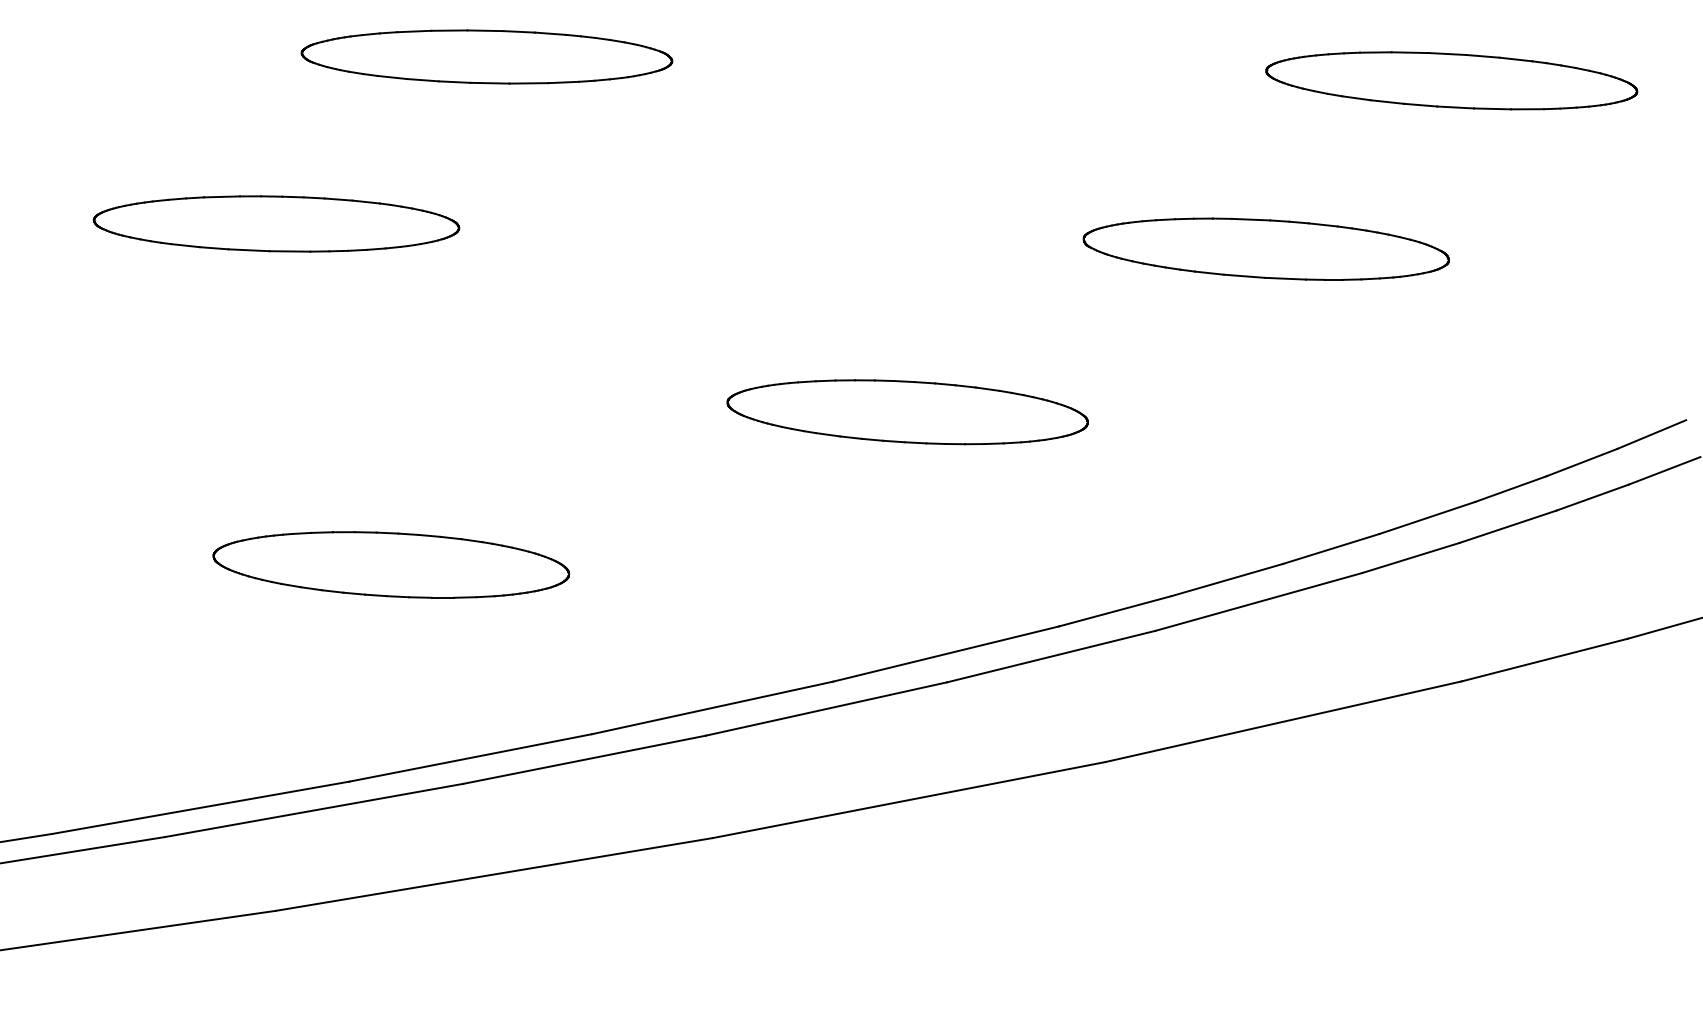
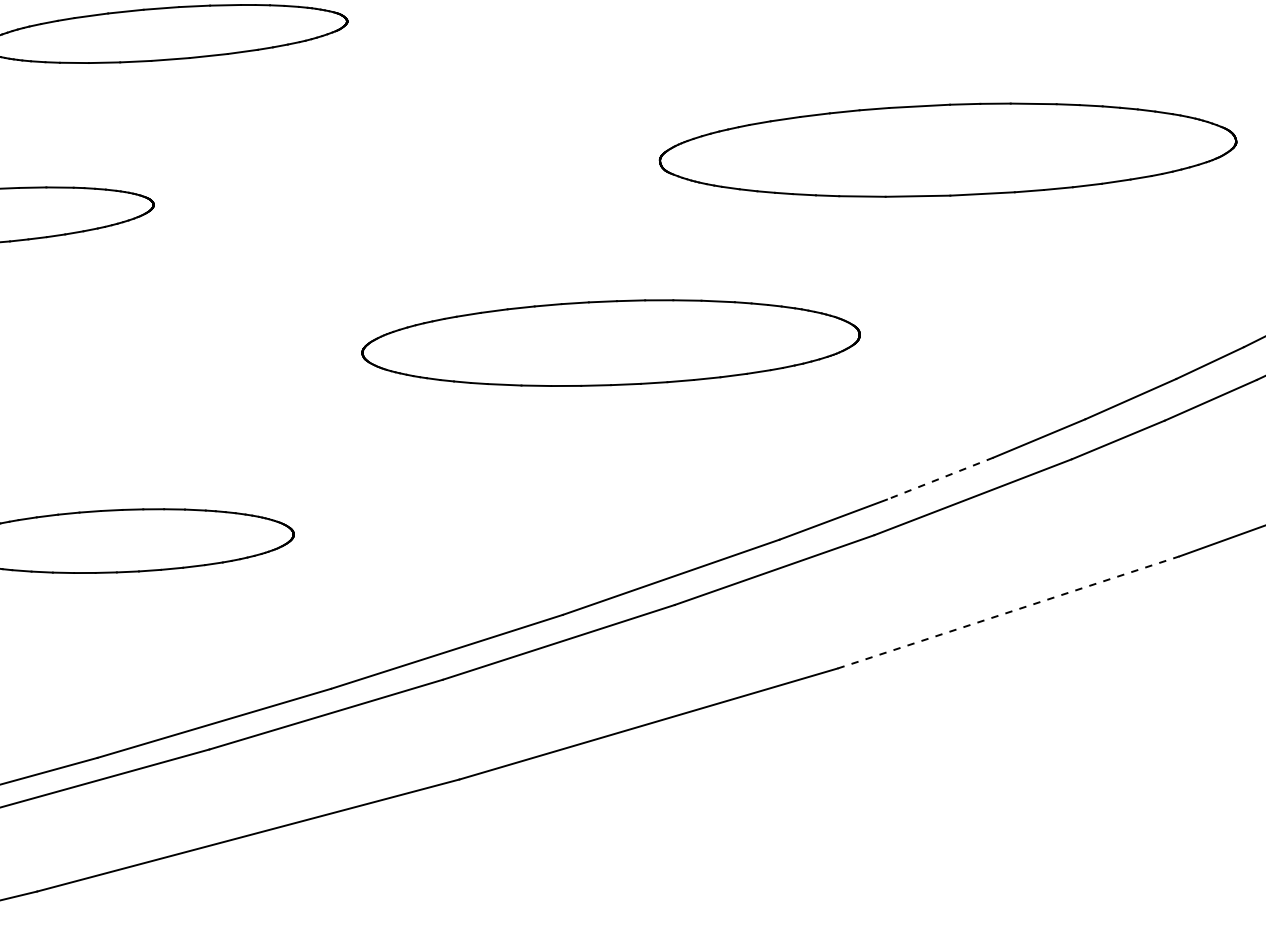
part: (1265, 248) -> (946, 149), size x1.6
part: (907, 412) -> (610, 343), size x1.4
line: (1226, 580) -> (939, 479), solid -> dashed
line: (1283, 721) -> (1008, 612), solid -> dashed

